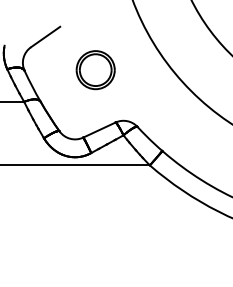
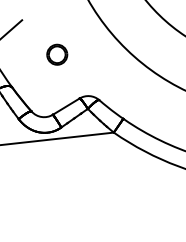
part: (95, 70) -> (57, 54), size x0.6

